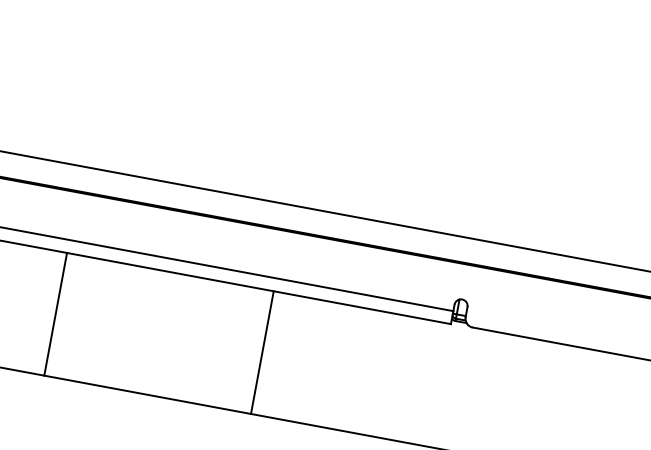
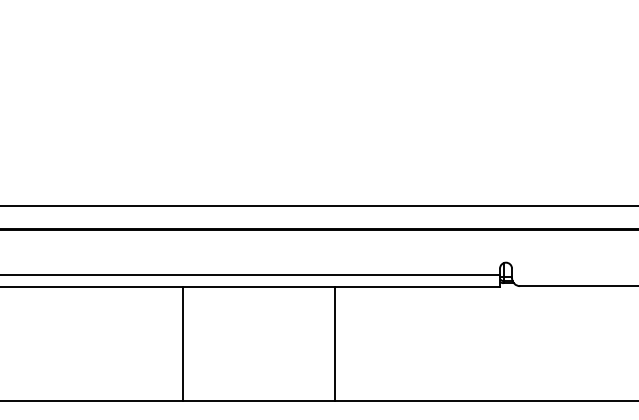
line: (55, 313) -> (182, 343), moved

